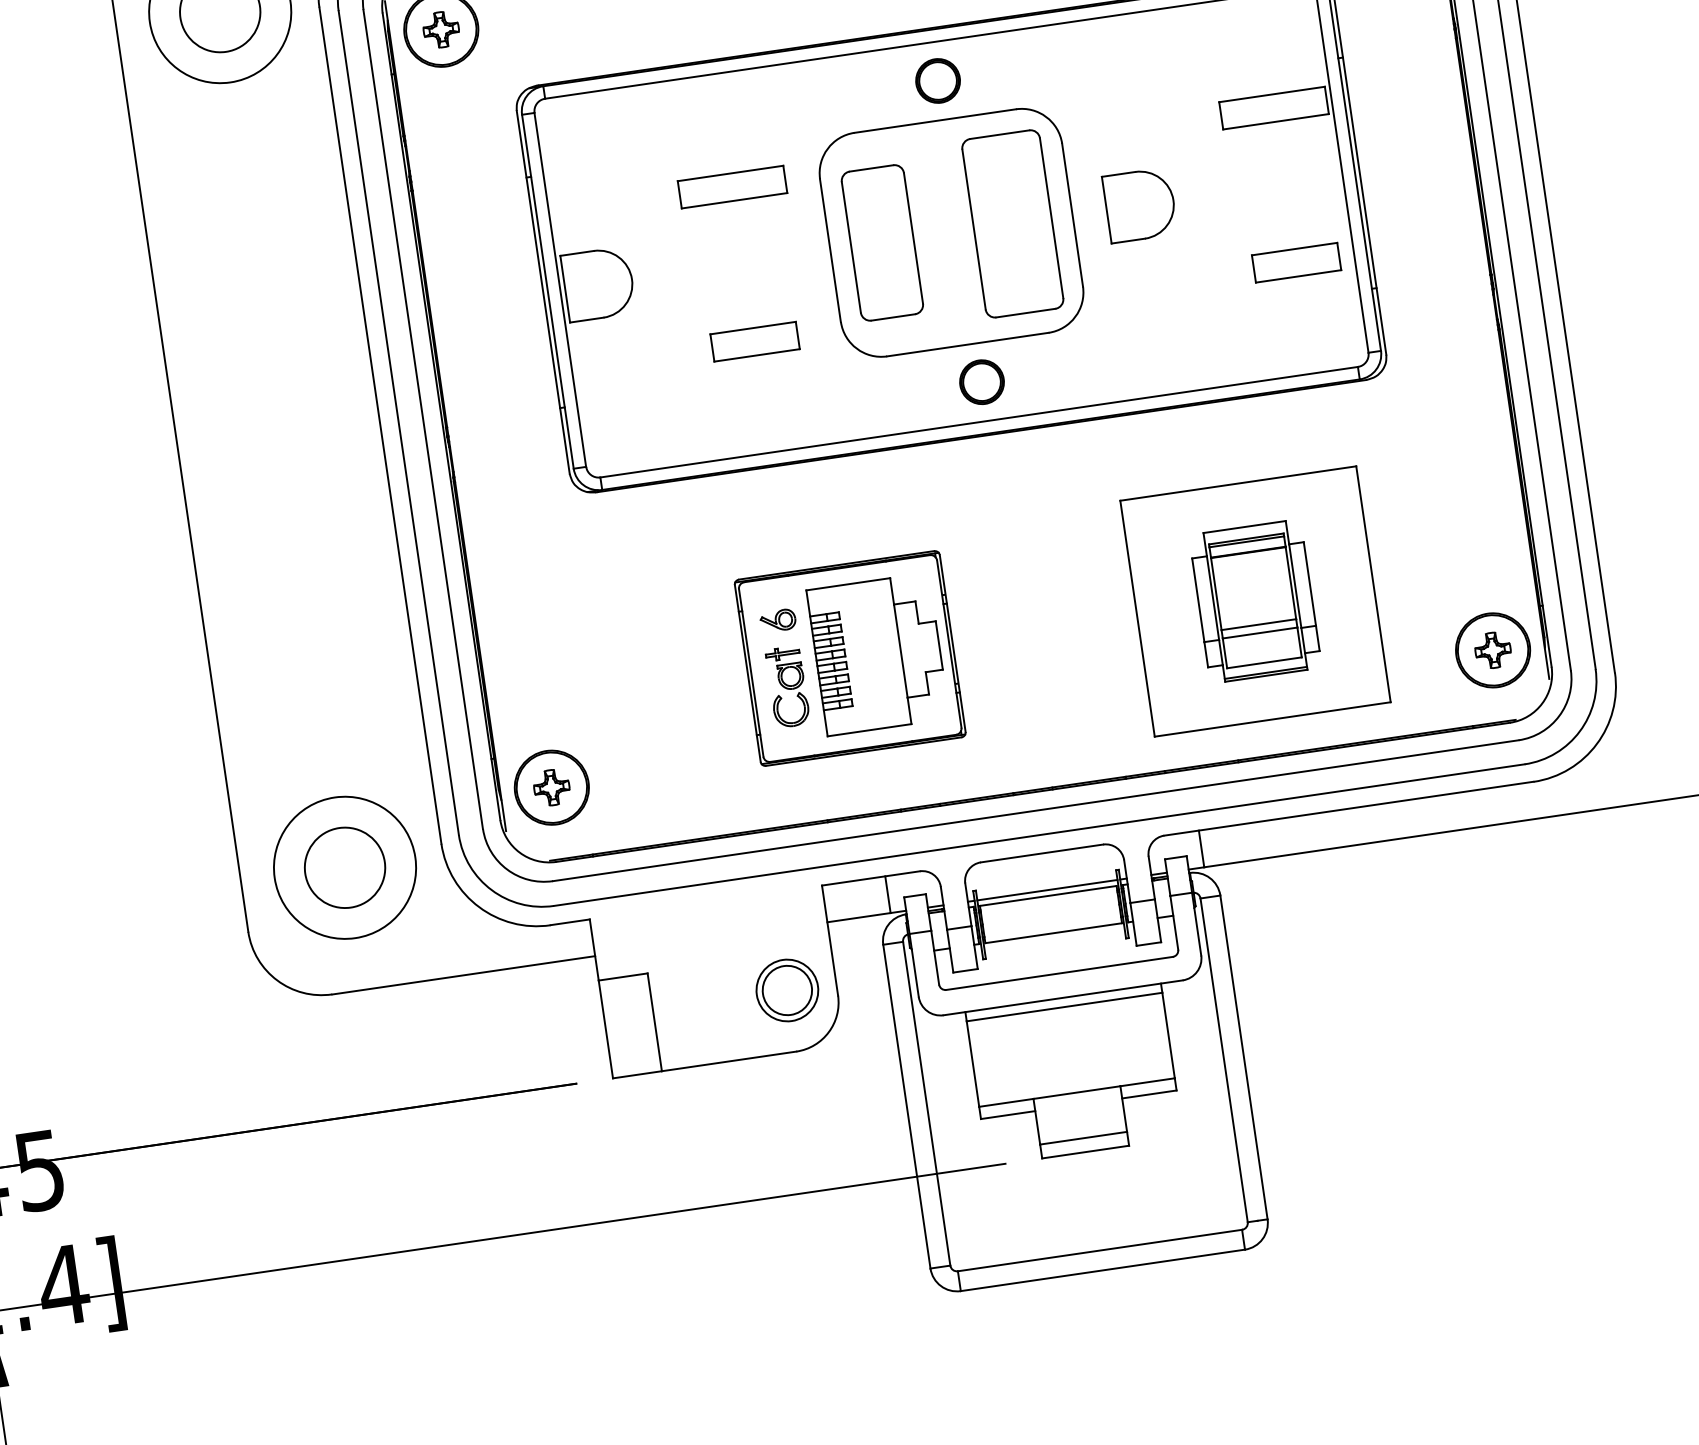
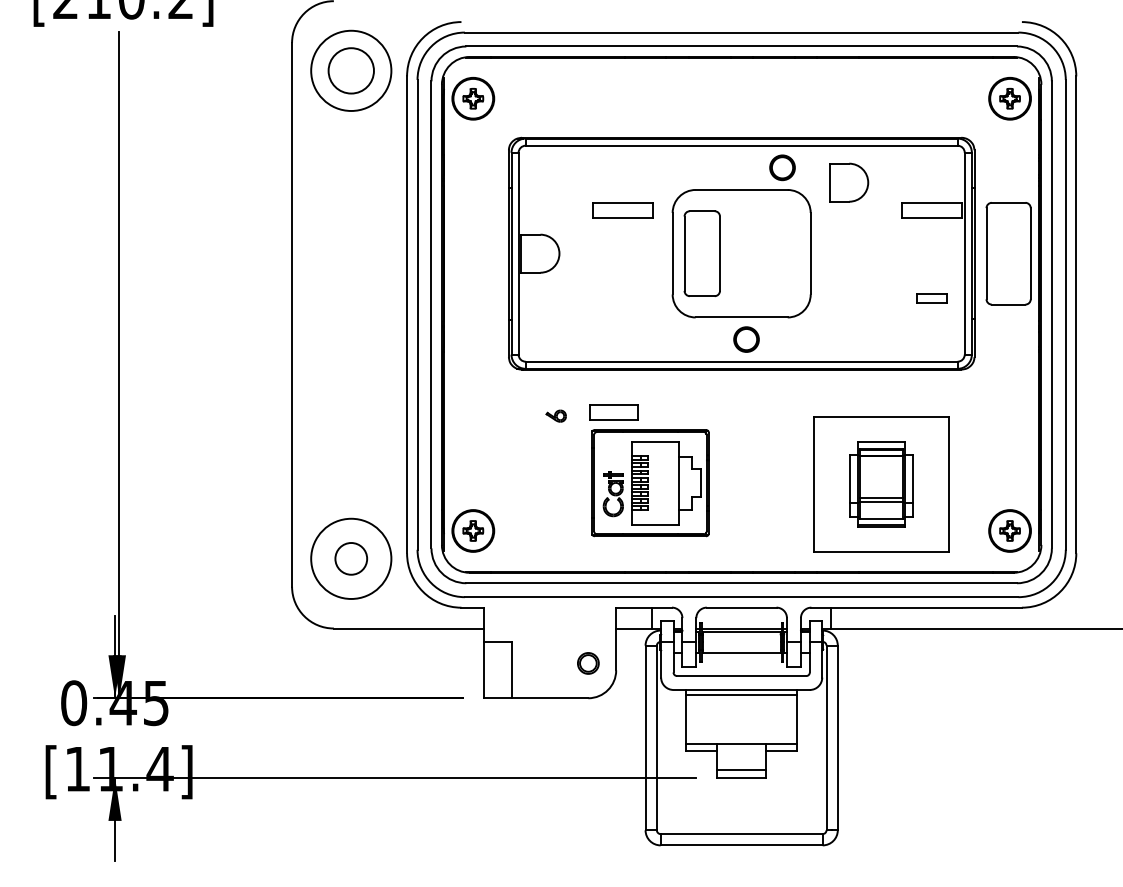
part: (937, 80) -> (782, 167), moved
part: (1140, 204) -> (849, 182), moved
part: (1012, 223) -> (1008, 253), moved
part: (1295, 262) -> (931, 298), size x0.6
part: (754, 341) -> (613, 412), moved
part: (776, 619) -> (555, 415), moved
circle: (343, 867) -> (350, 558), size x0.7
part: (787, 990) -> (588, 663), size x0.6

